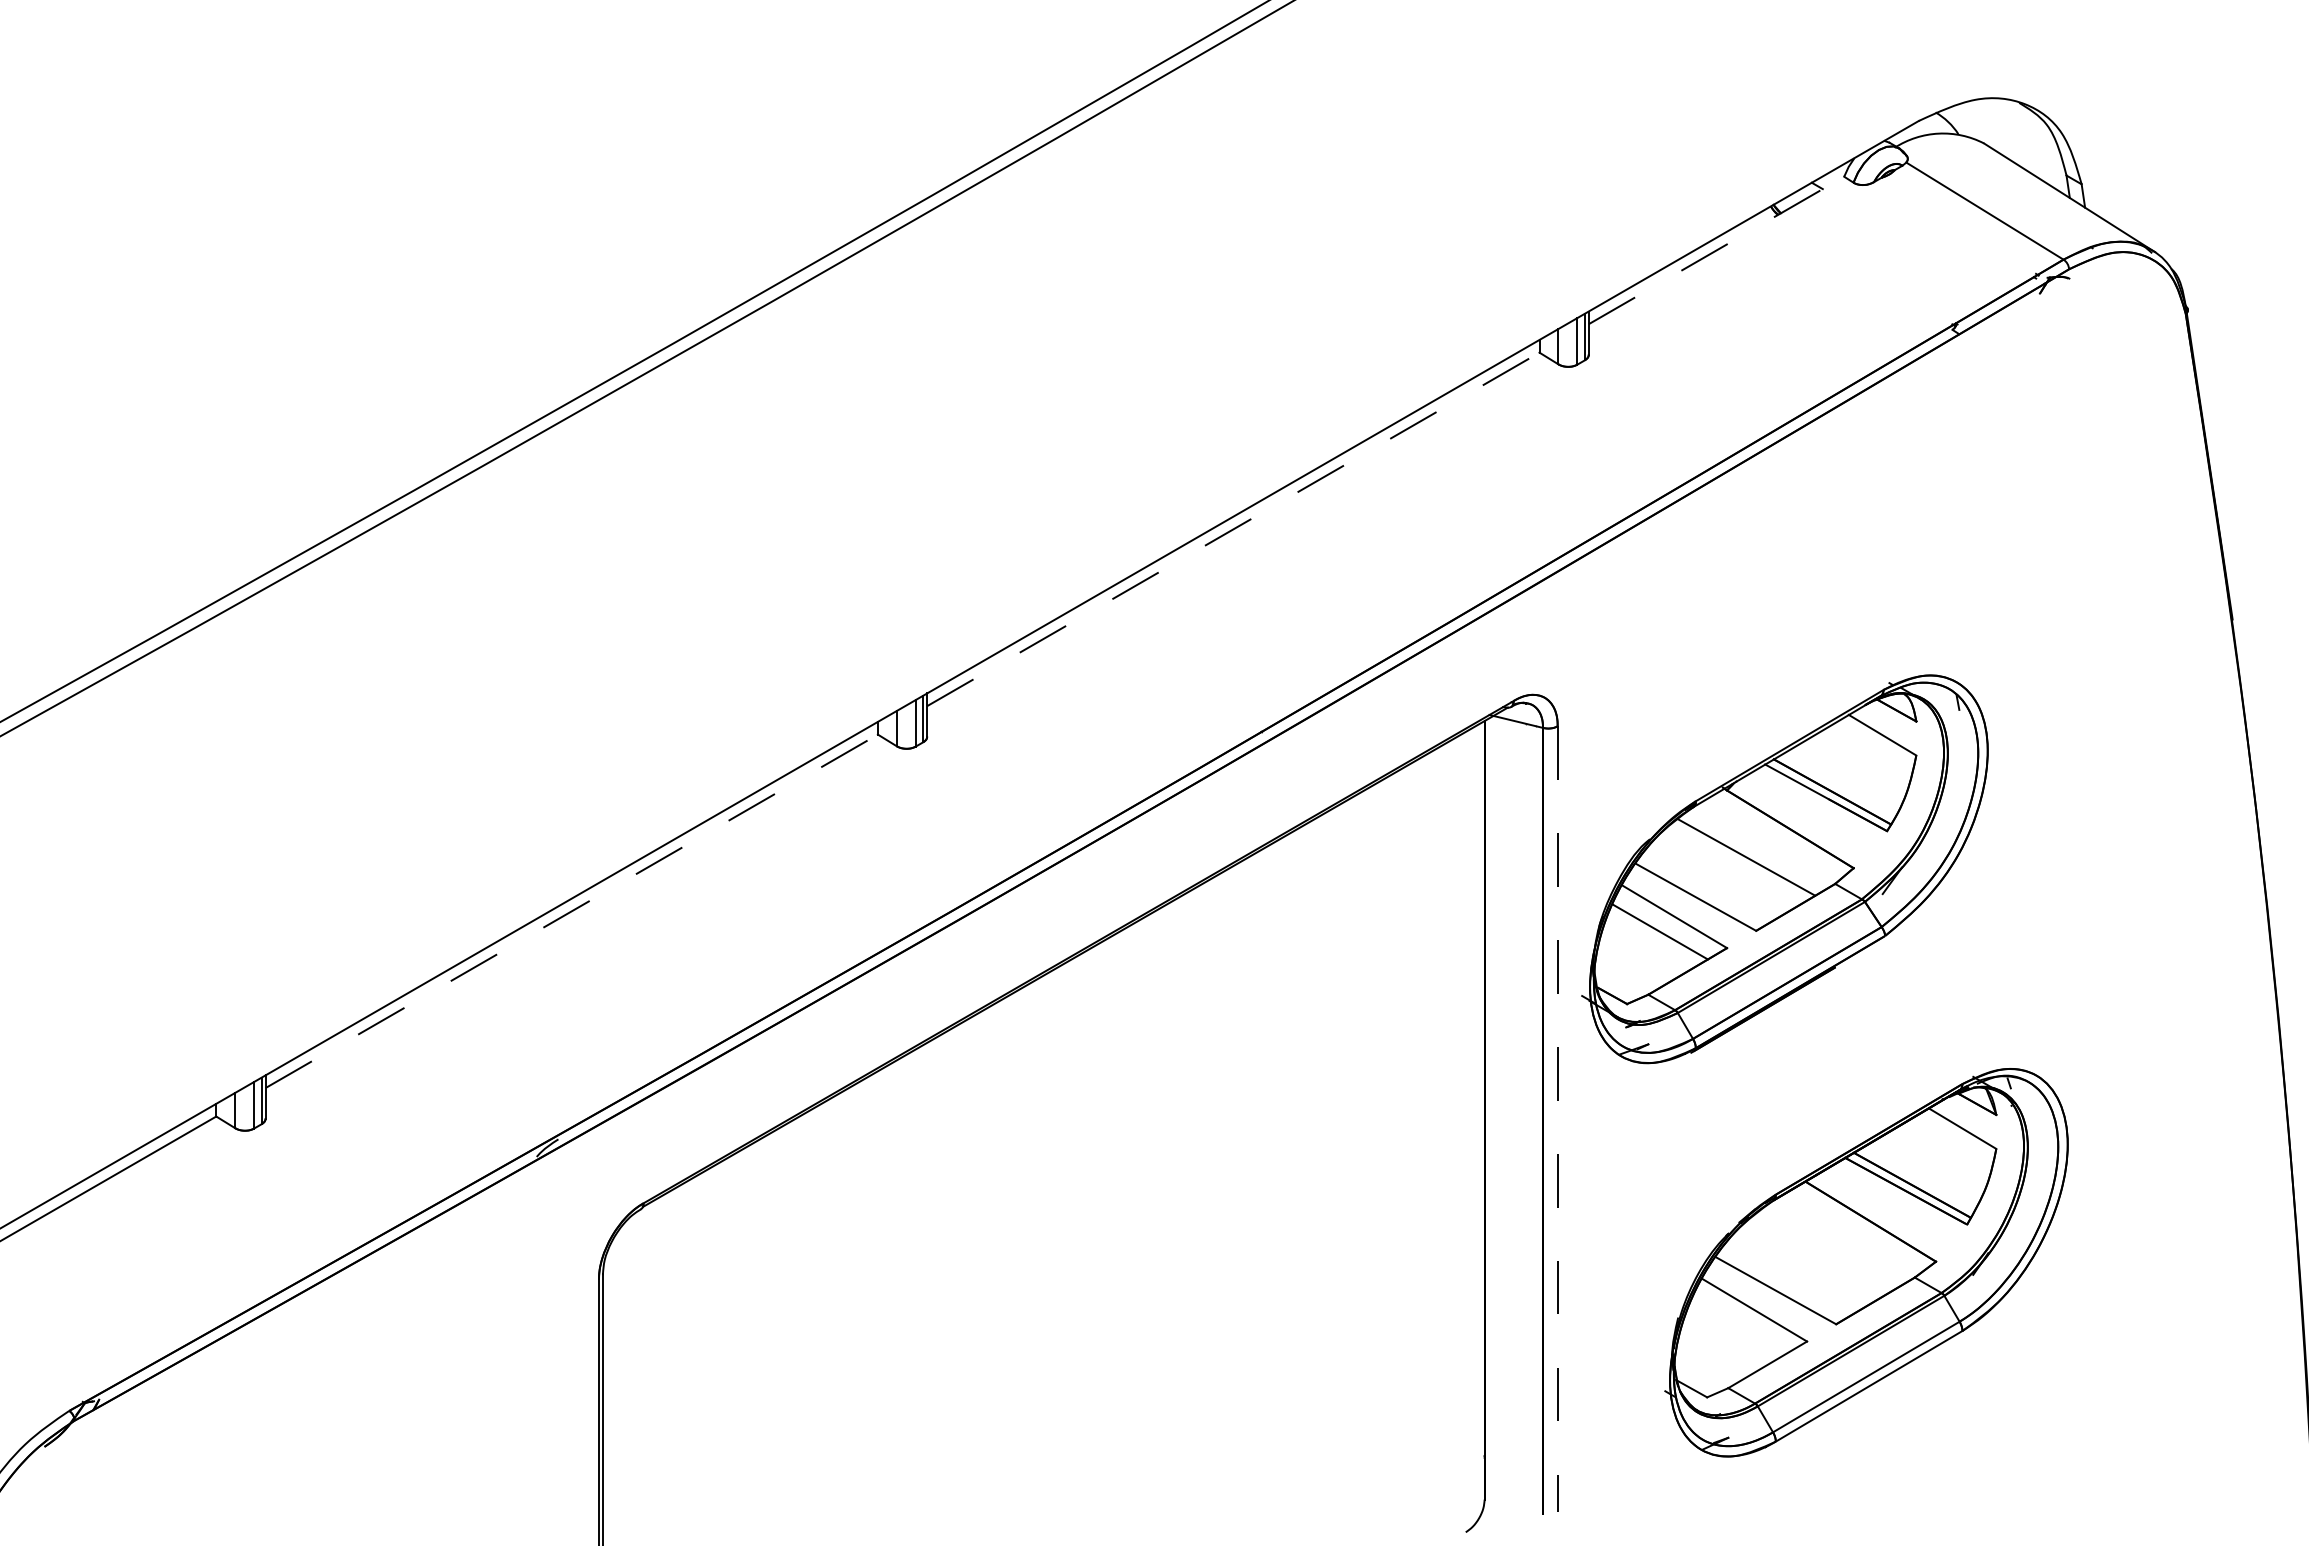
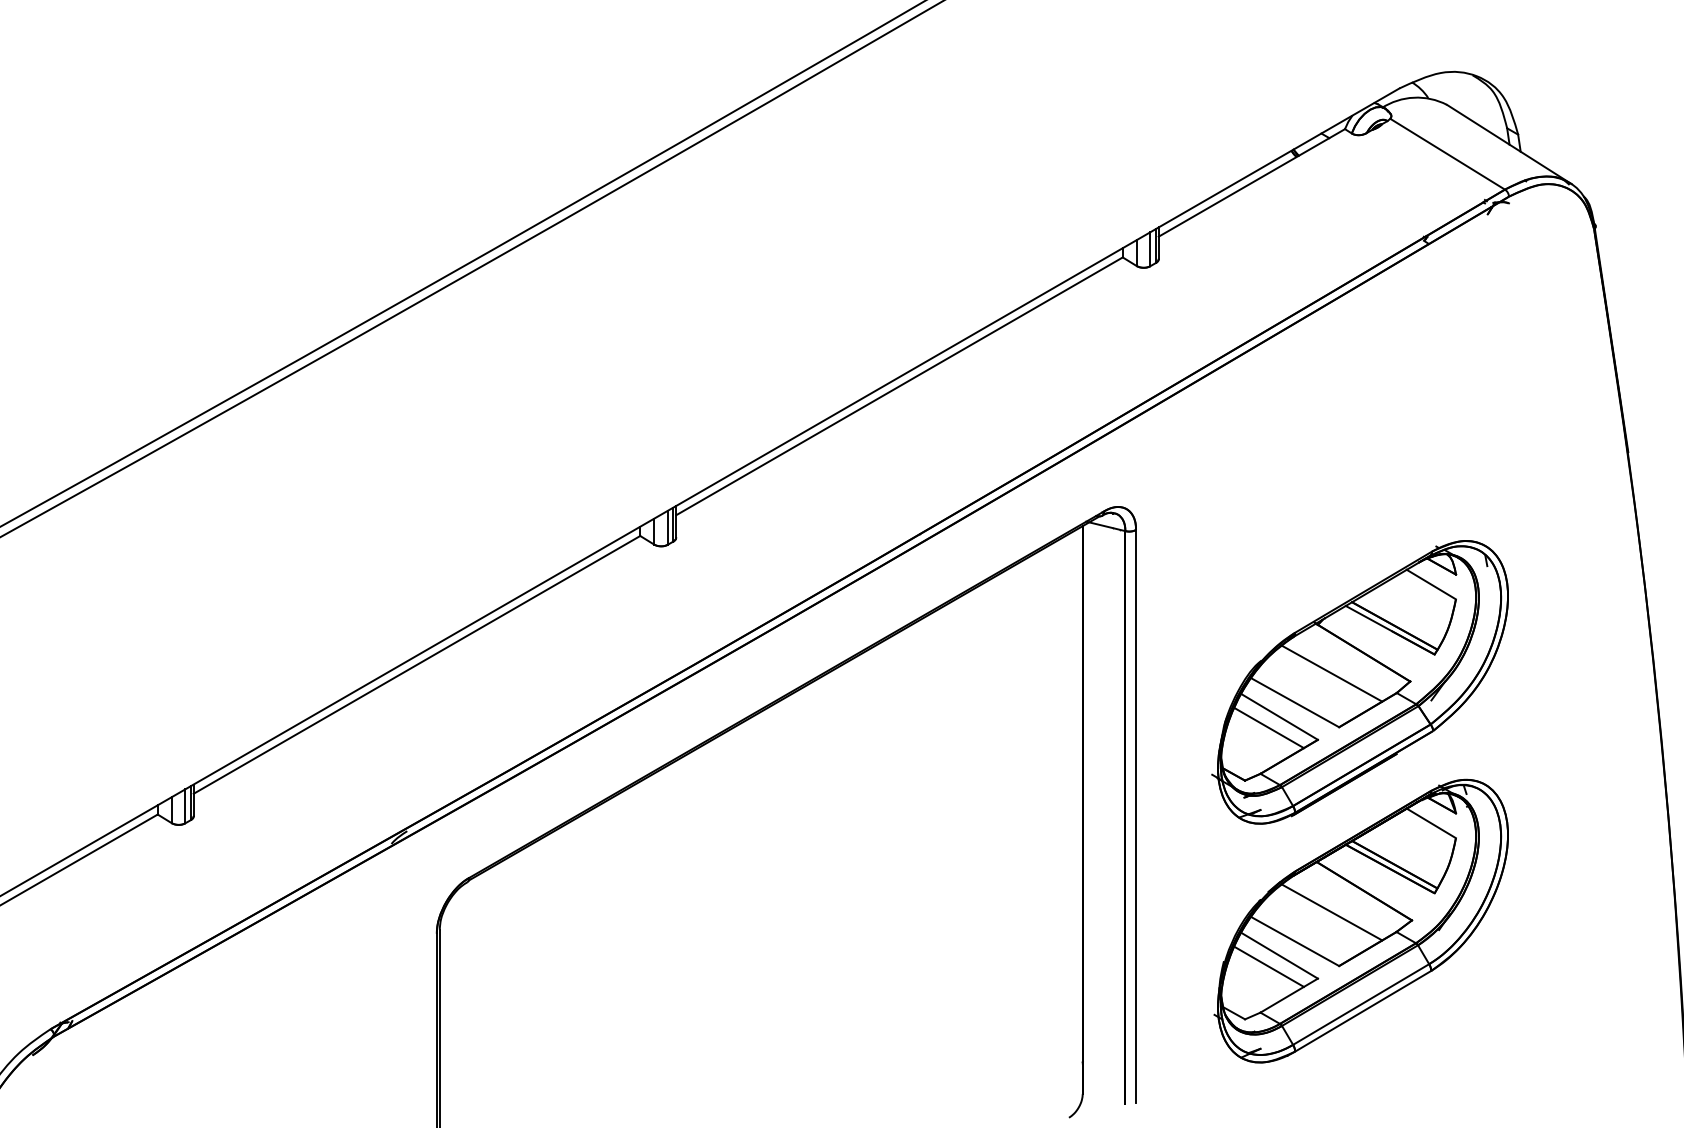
line: (1716, 250) -> (1251, 182), dashed -> solid
line: (1233, 529) -> (899, 386), dashed -> solid
part: (1784, 869) -> (1359, 682), moved
line: (571, 911) -> (416, 665), dashed -> solid
line: (1557, 1119) -> (1135, 816), dashed -> solid
line: (1826, 1250) -> (1332, 912), added
line: (1739, 1325) -> (1268, 966), added

